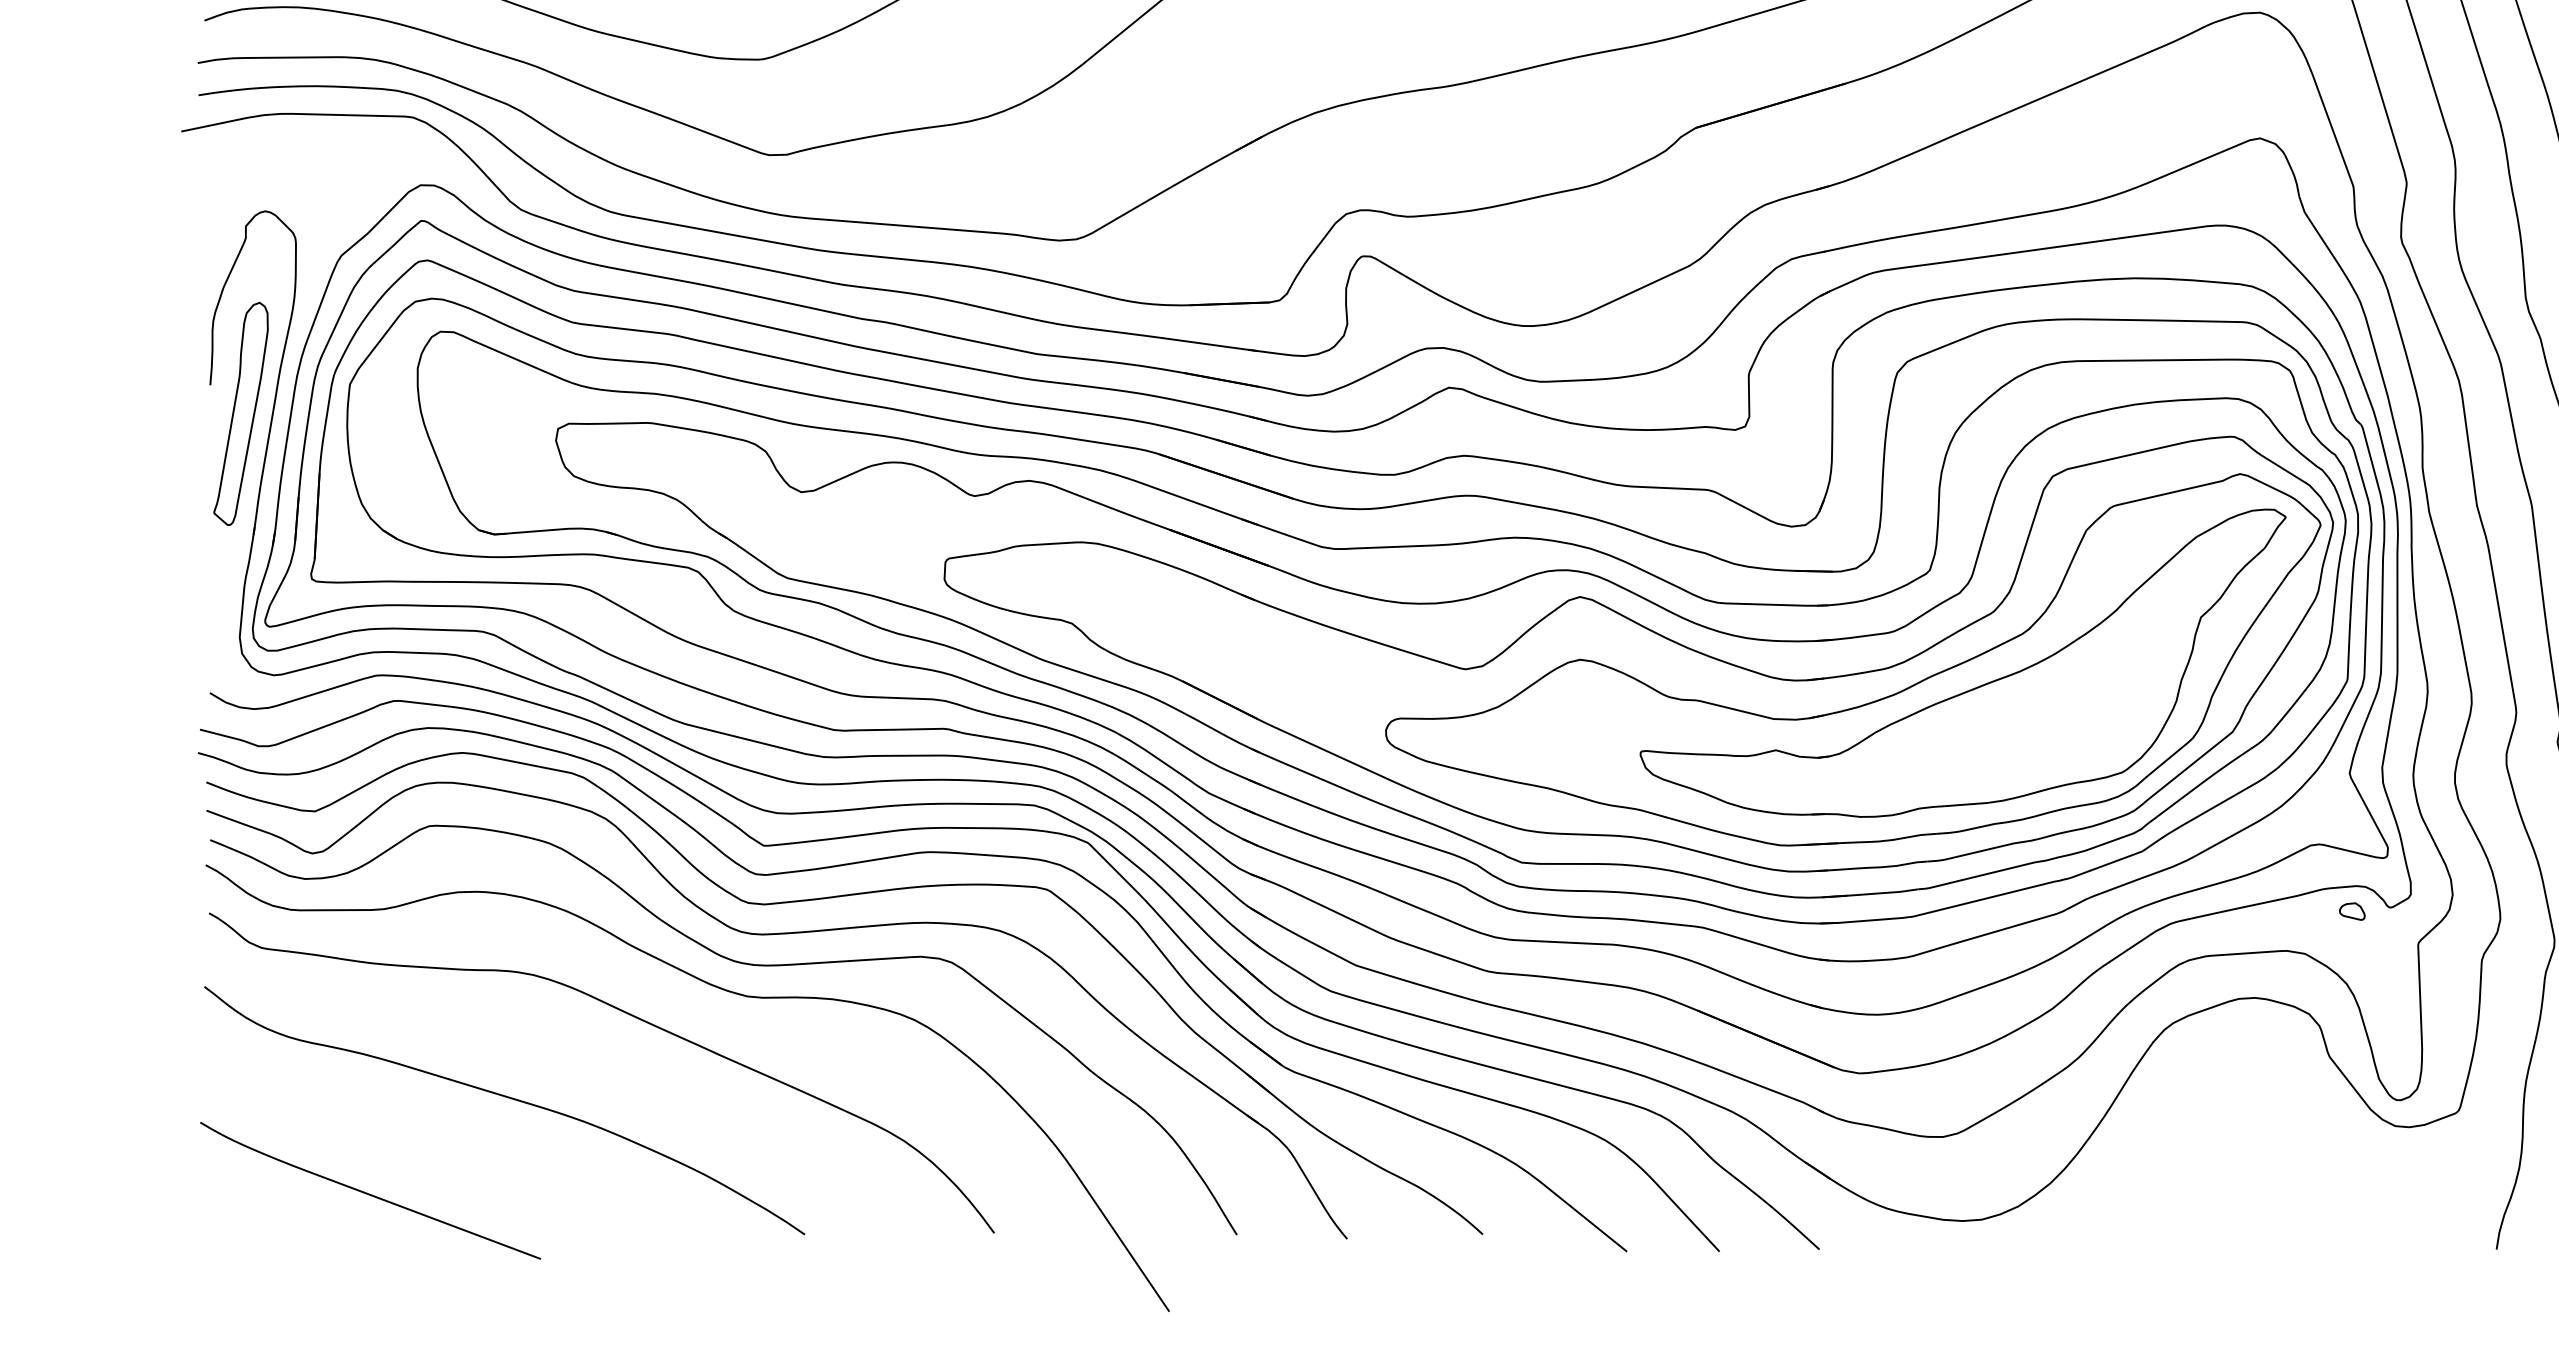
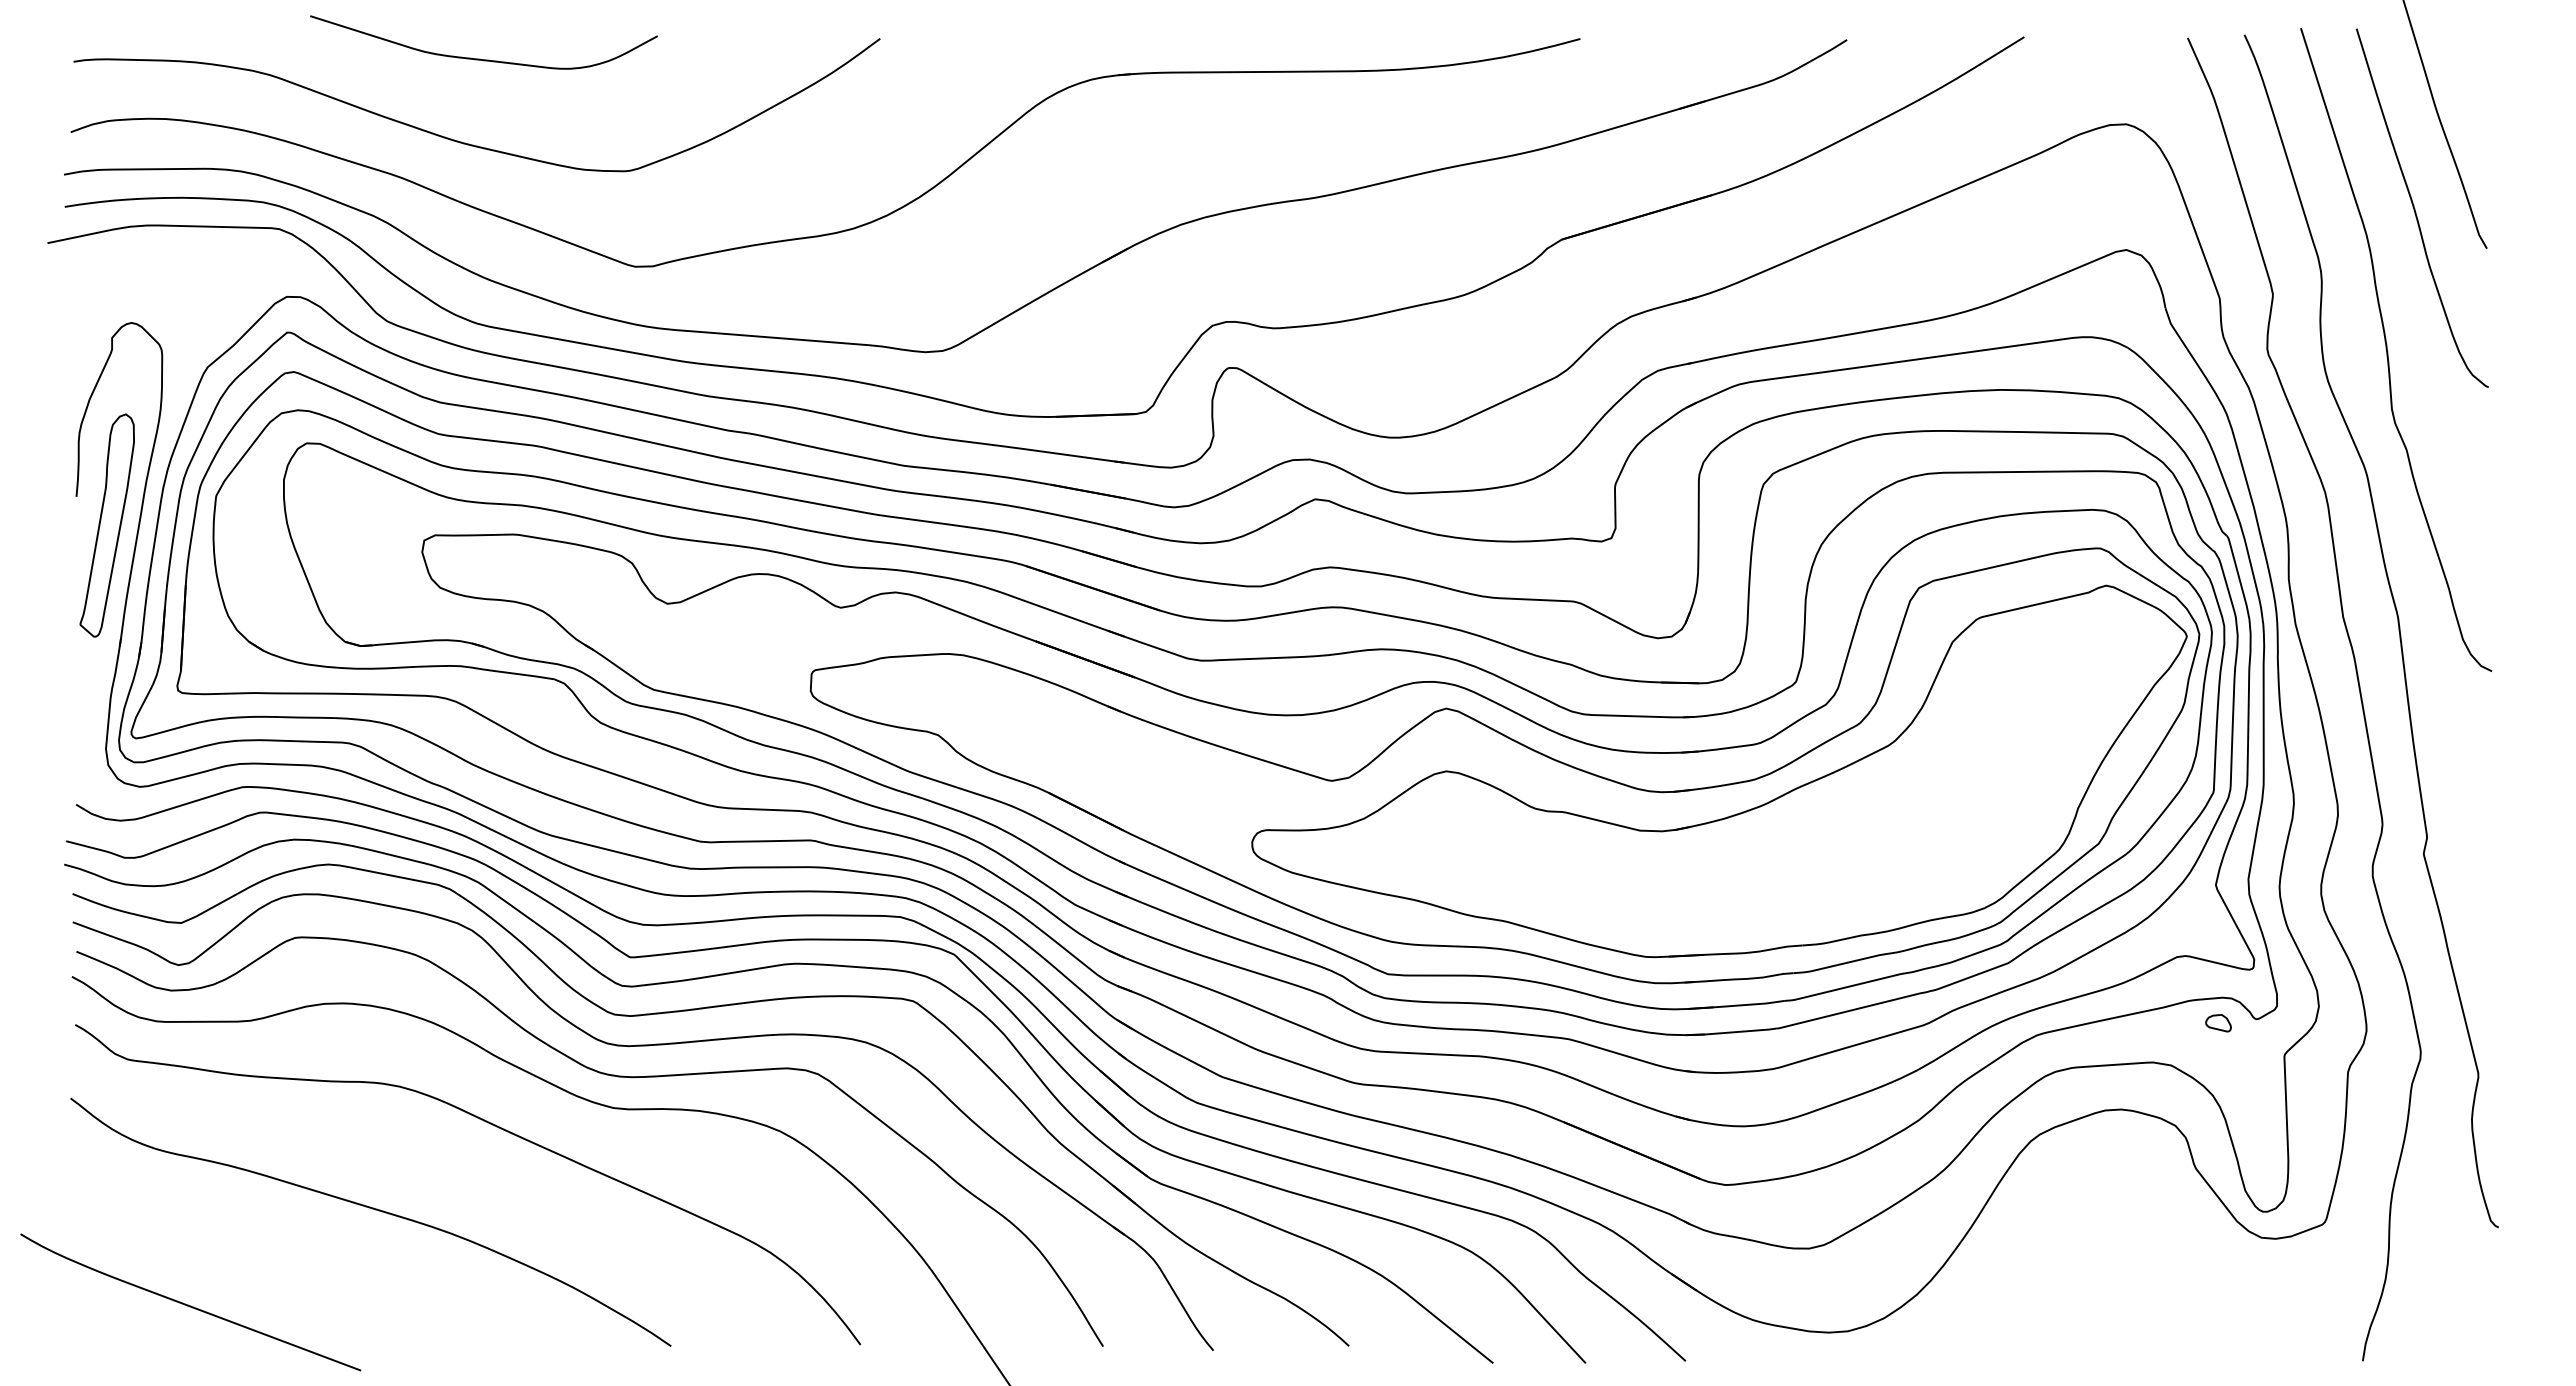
part: (1971, 688) -> (1837, 800), removed
curve: (368, 1192) -> (188, 1304), moved

